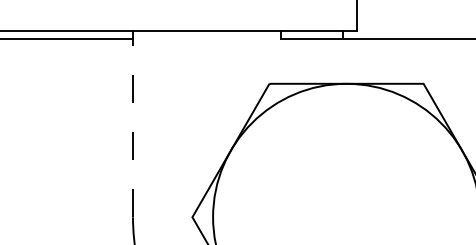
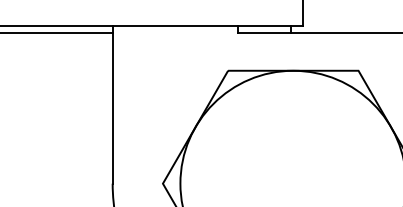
line: (132, 124) -> (112, 105), dashed -> solid

